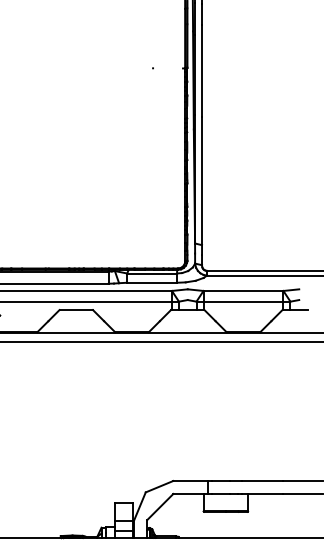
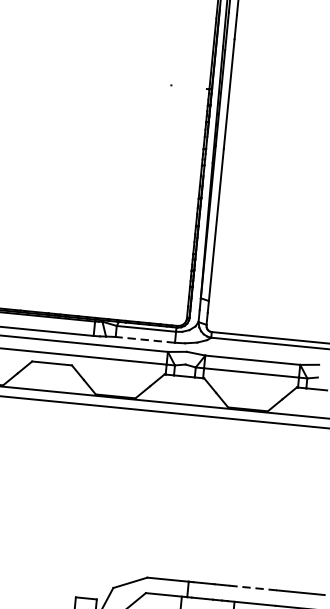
line: (152, 282) -> (145, 339), solid -> dashed
line: (262, 480) -> (253, 587), solid -> dashed

